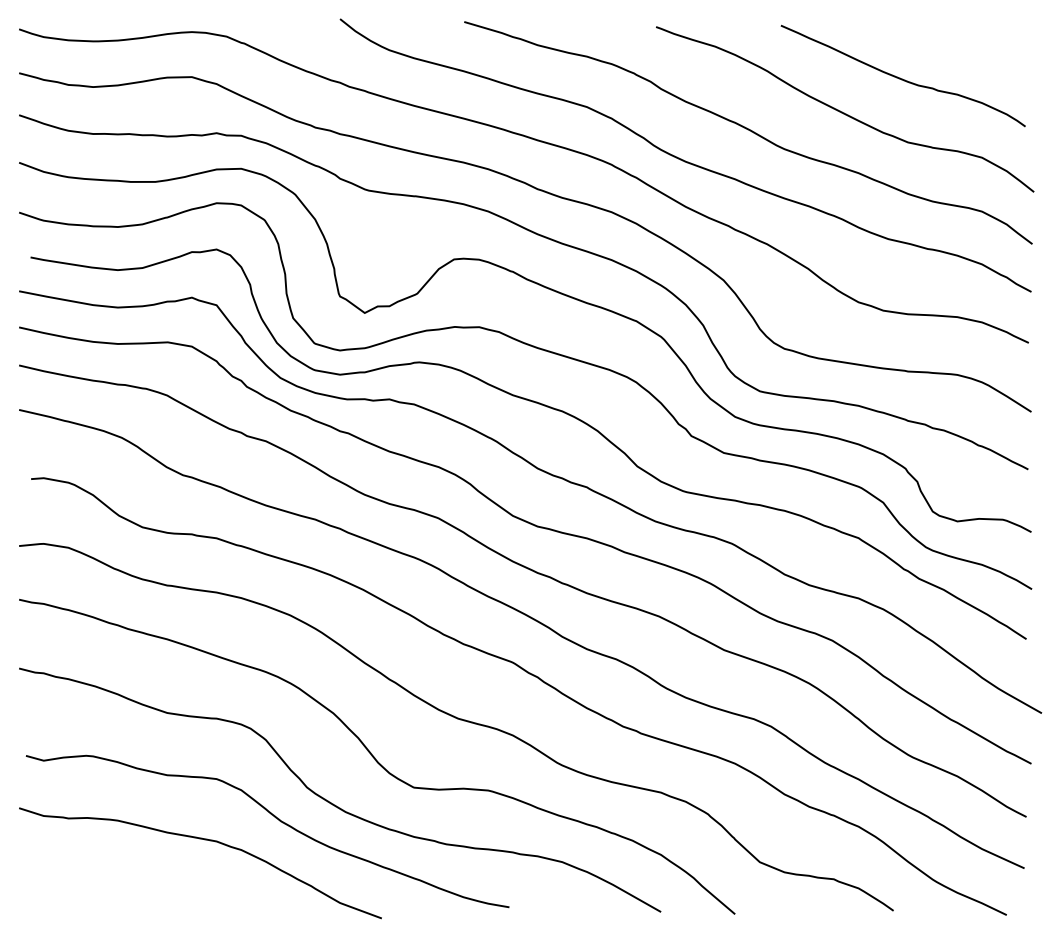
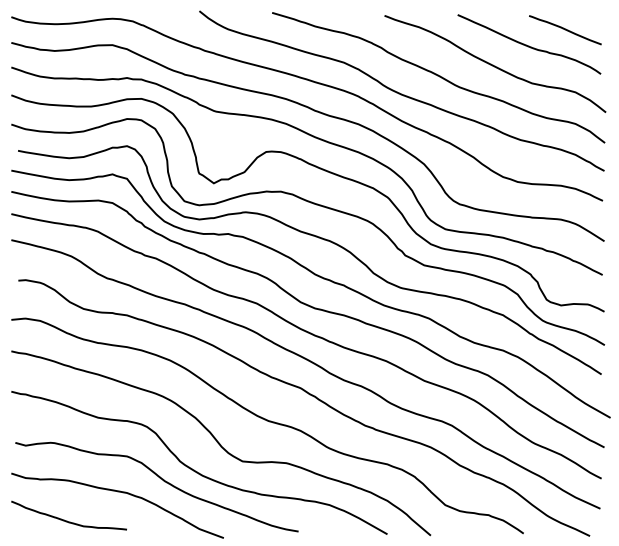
curve: (964, 52) -> (565, 30), added
curve: (114, 888) -> (67, 520), added

